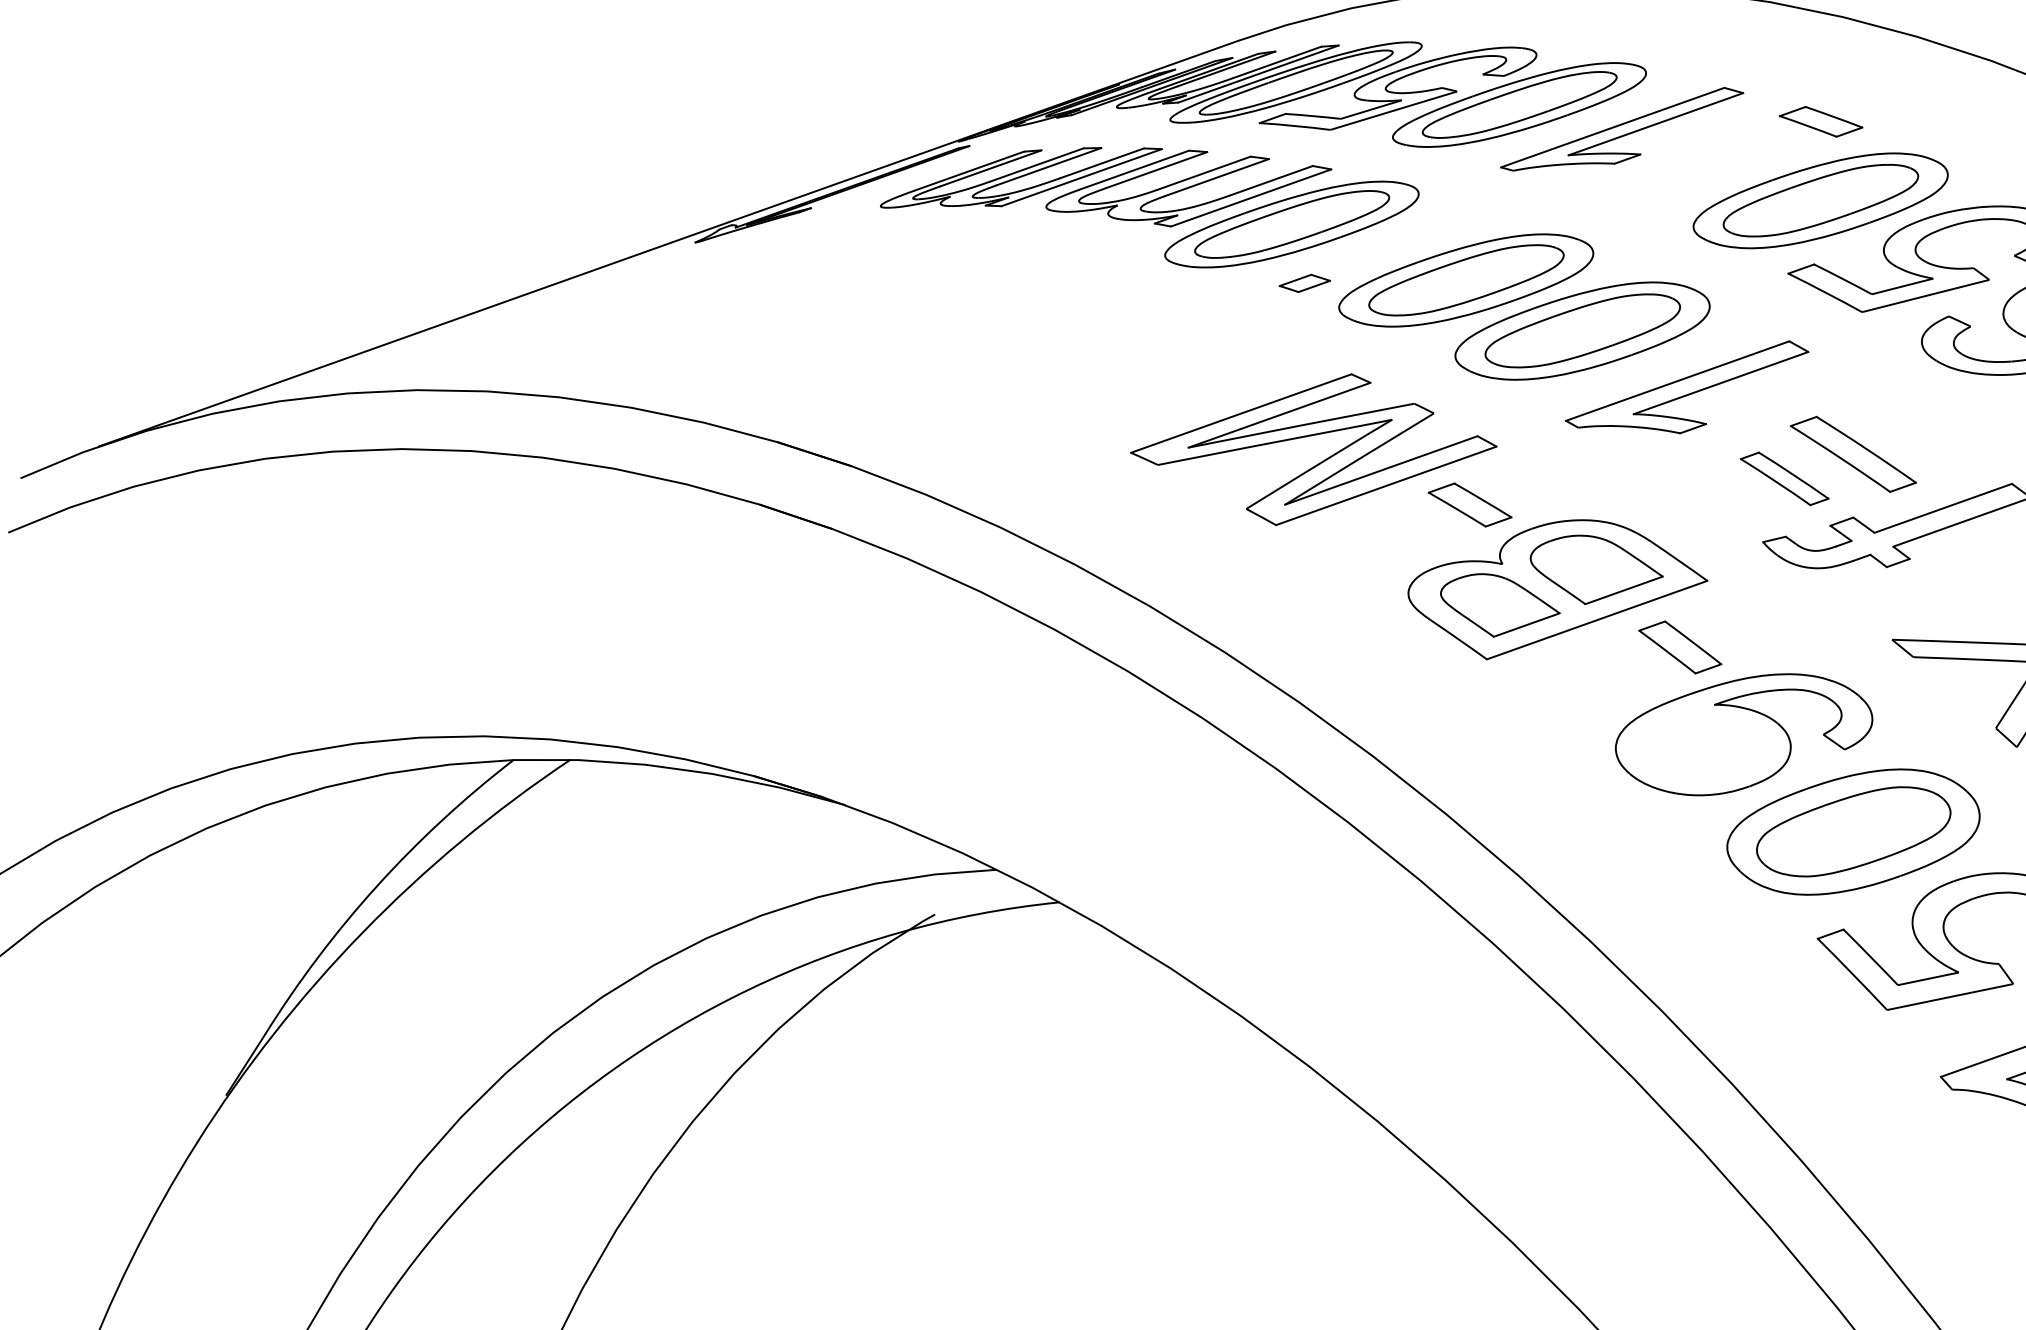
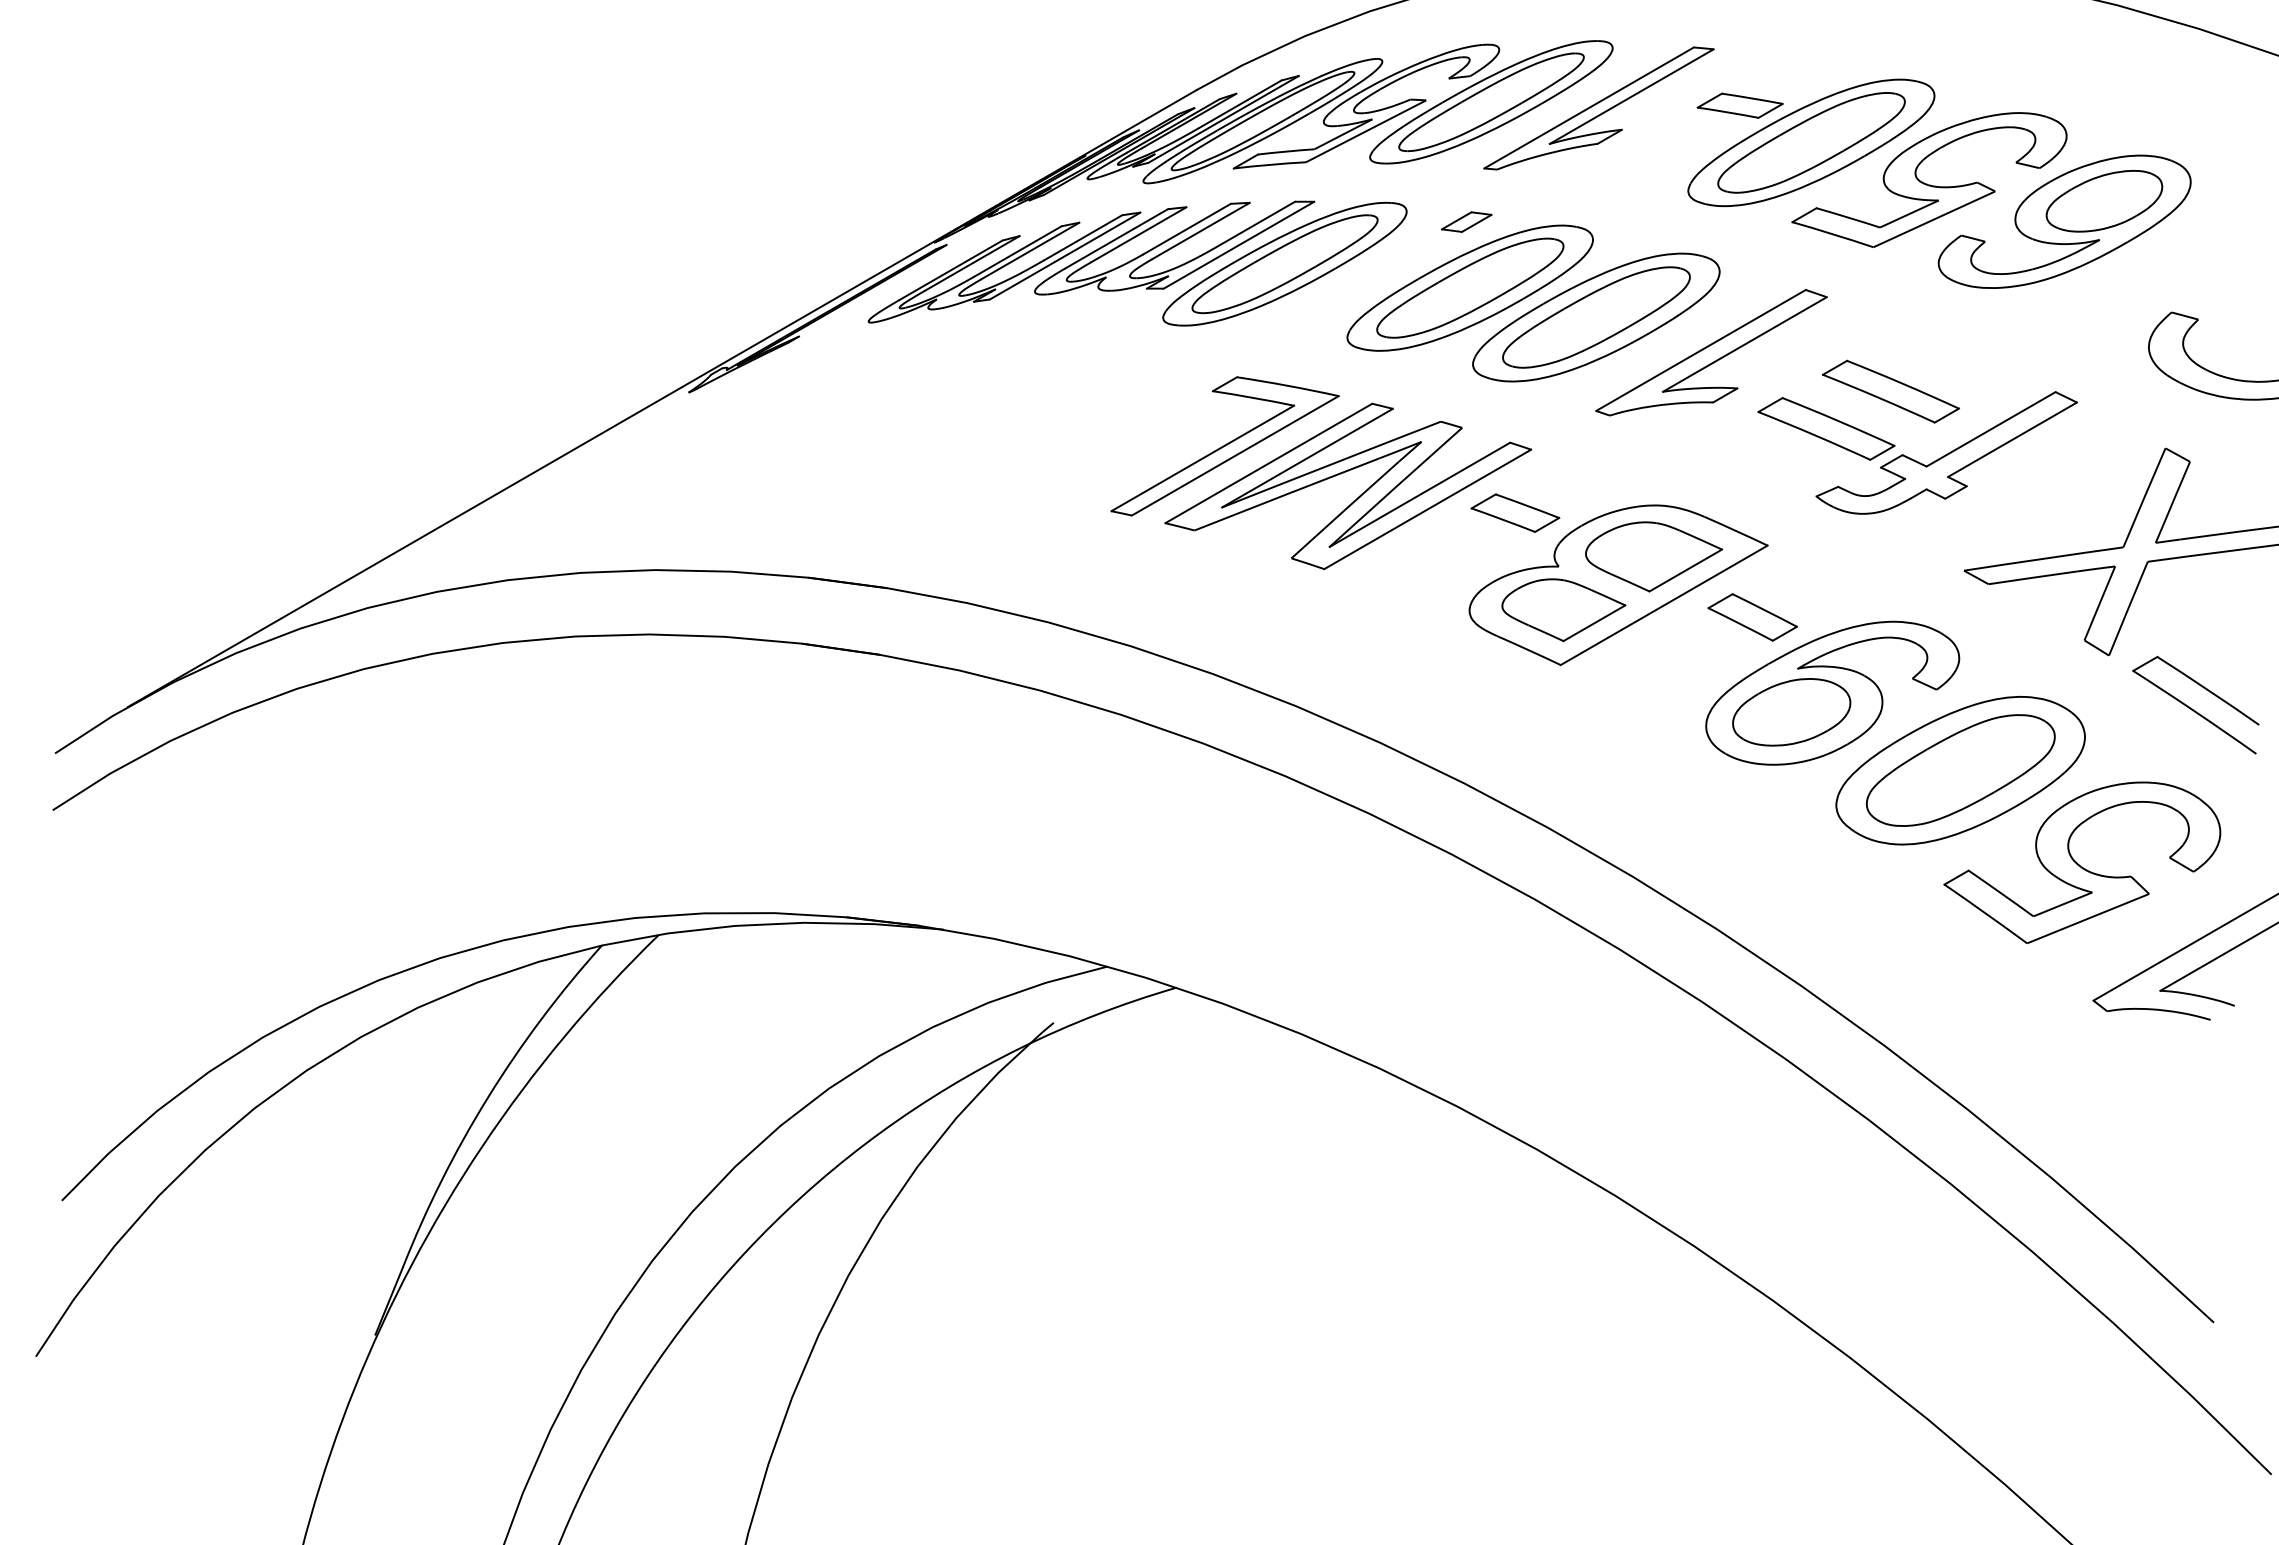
part: (1820, 121) -> (1739, 105), moved
part: (1304, 282) -> (1466, 221), moved
part: (1201, 389) -> (1224, 446), added
part: (1784, 478) -> (1826, 428), size x1.43
part: (1700, 745) -> (1791, 712), added

